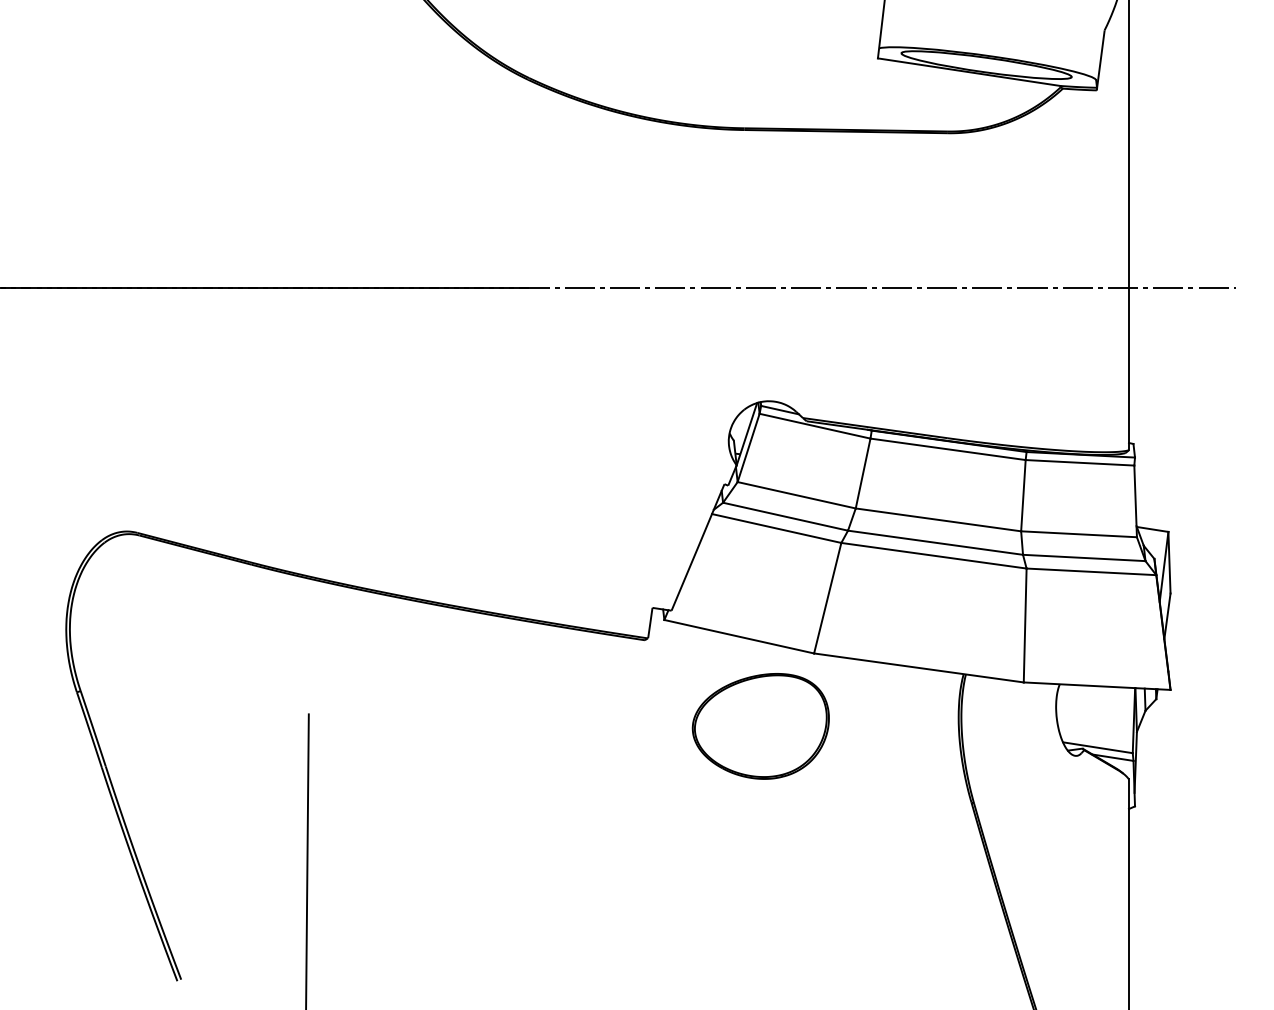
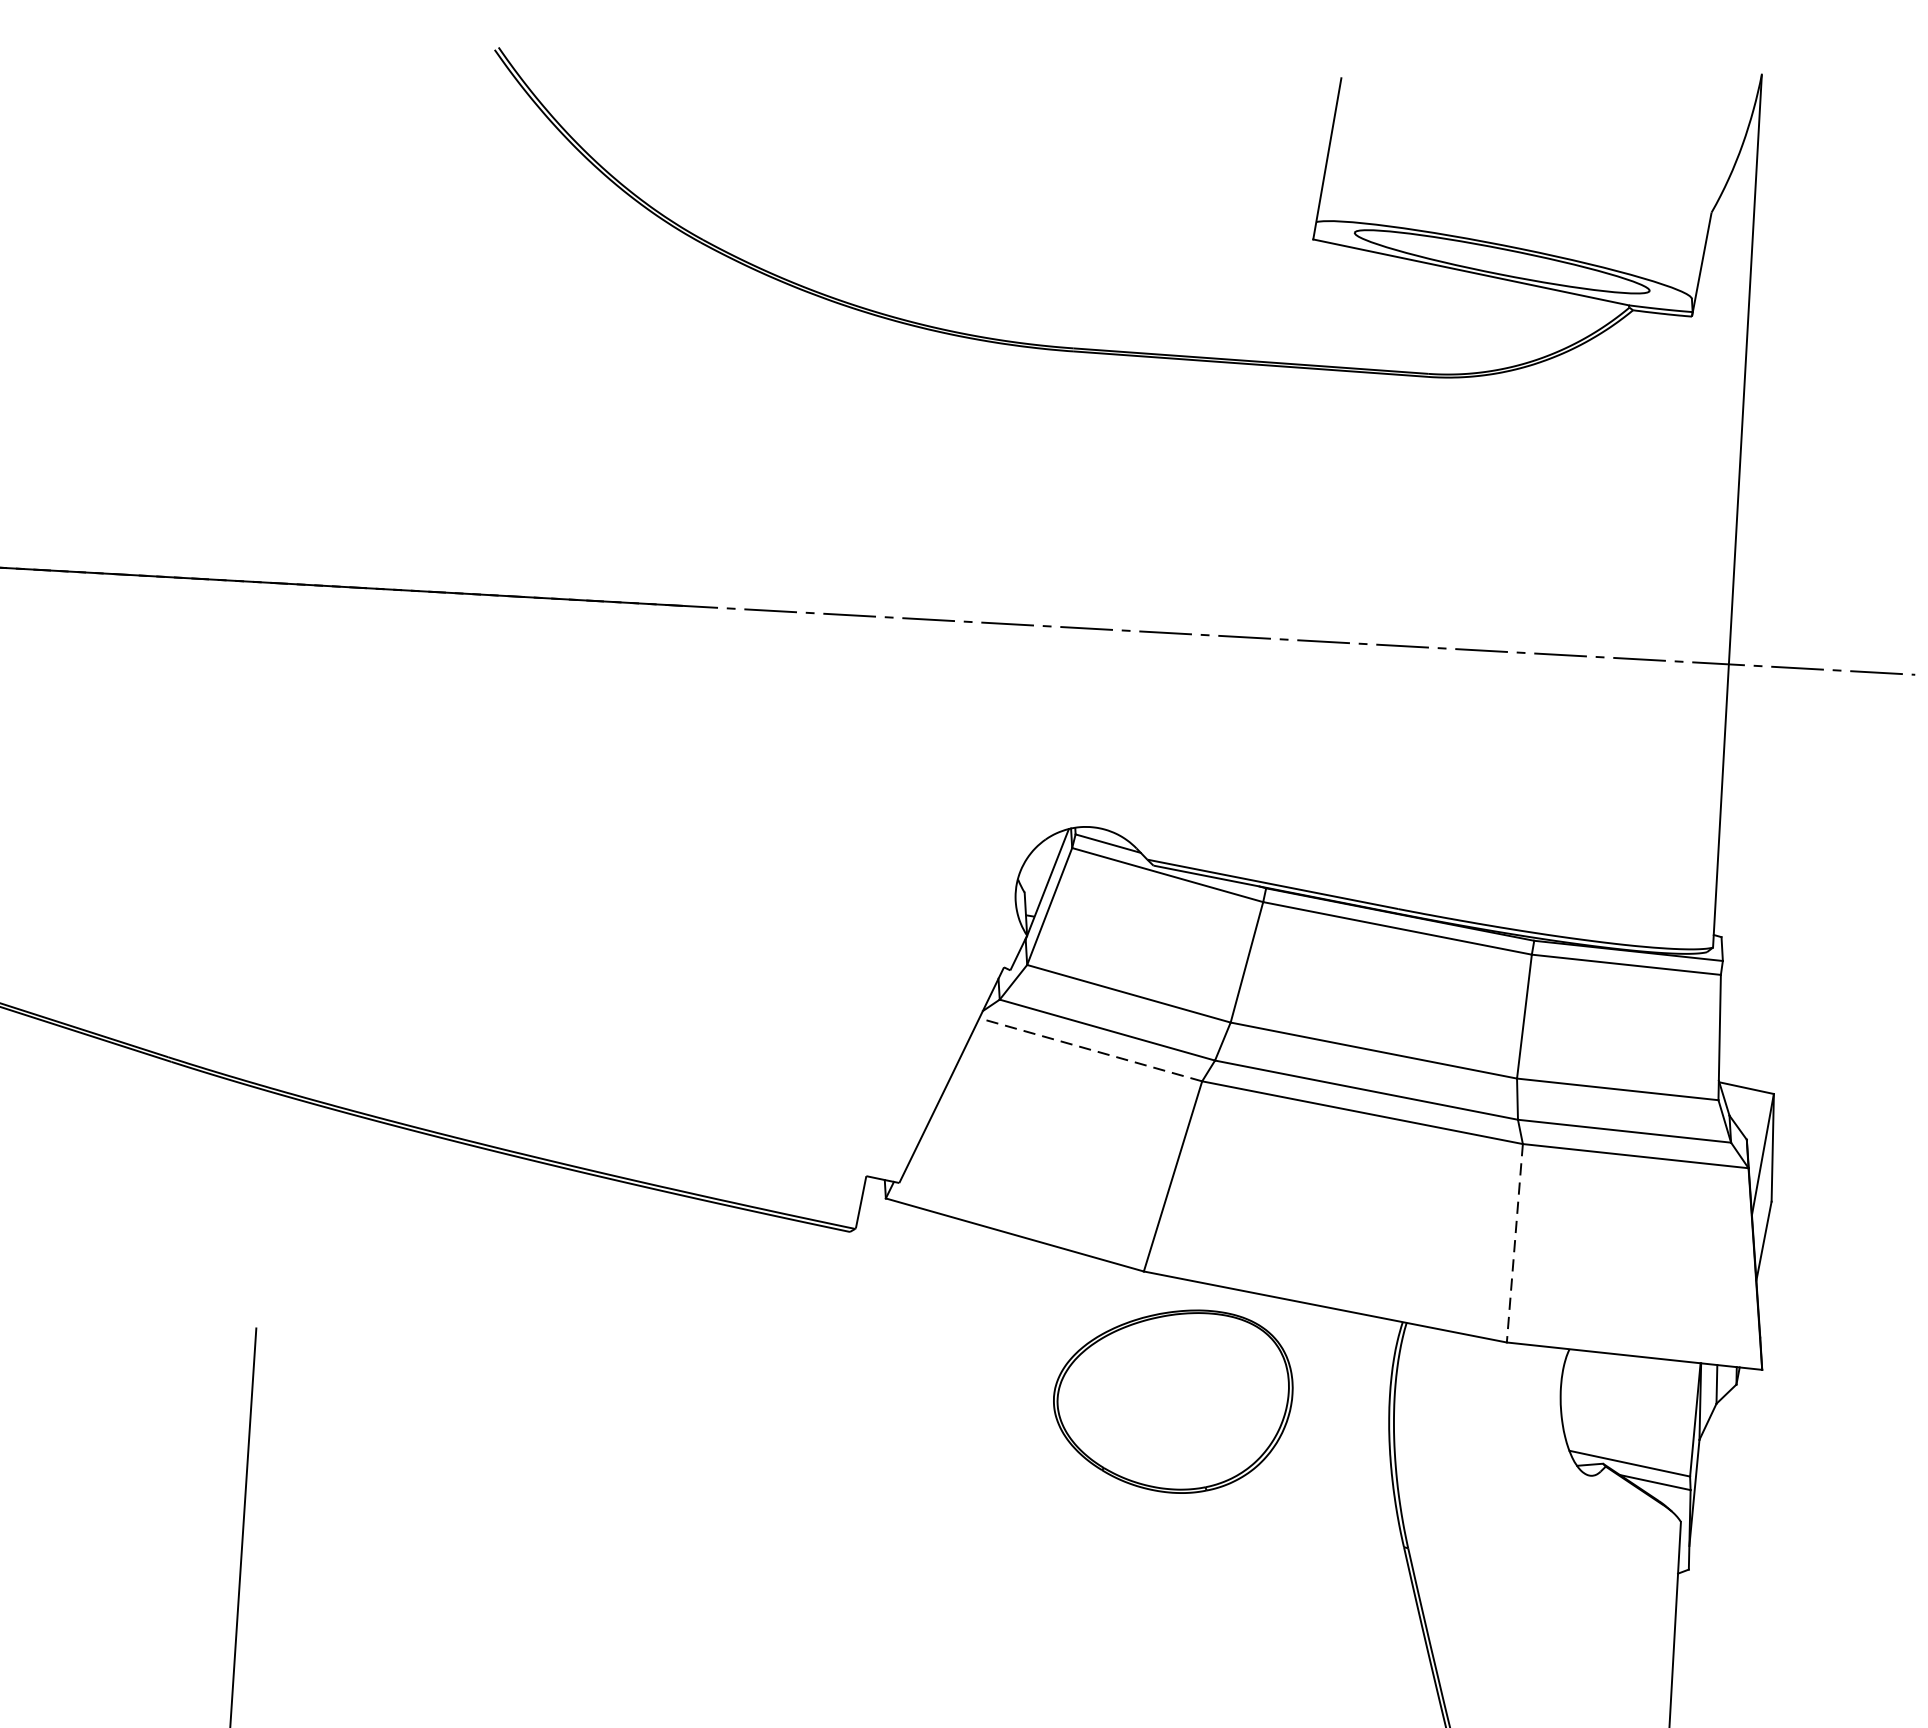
line: (776, 528) -> (1090, 1049), solid -> dashed
line: (1025, 625) -> (1515, 1243), solid -> dashed
part: (760, 726) -> (1172, 1400), moved

